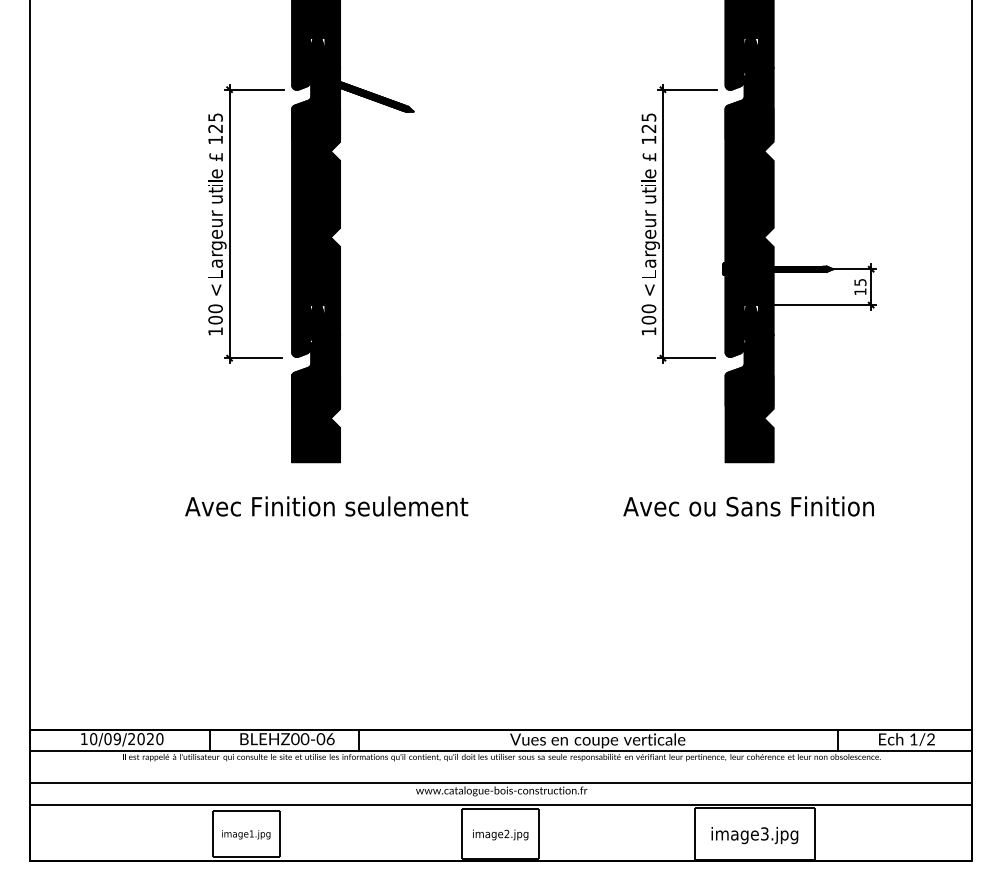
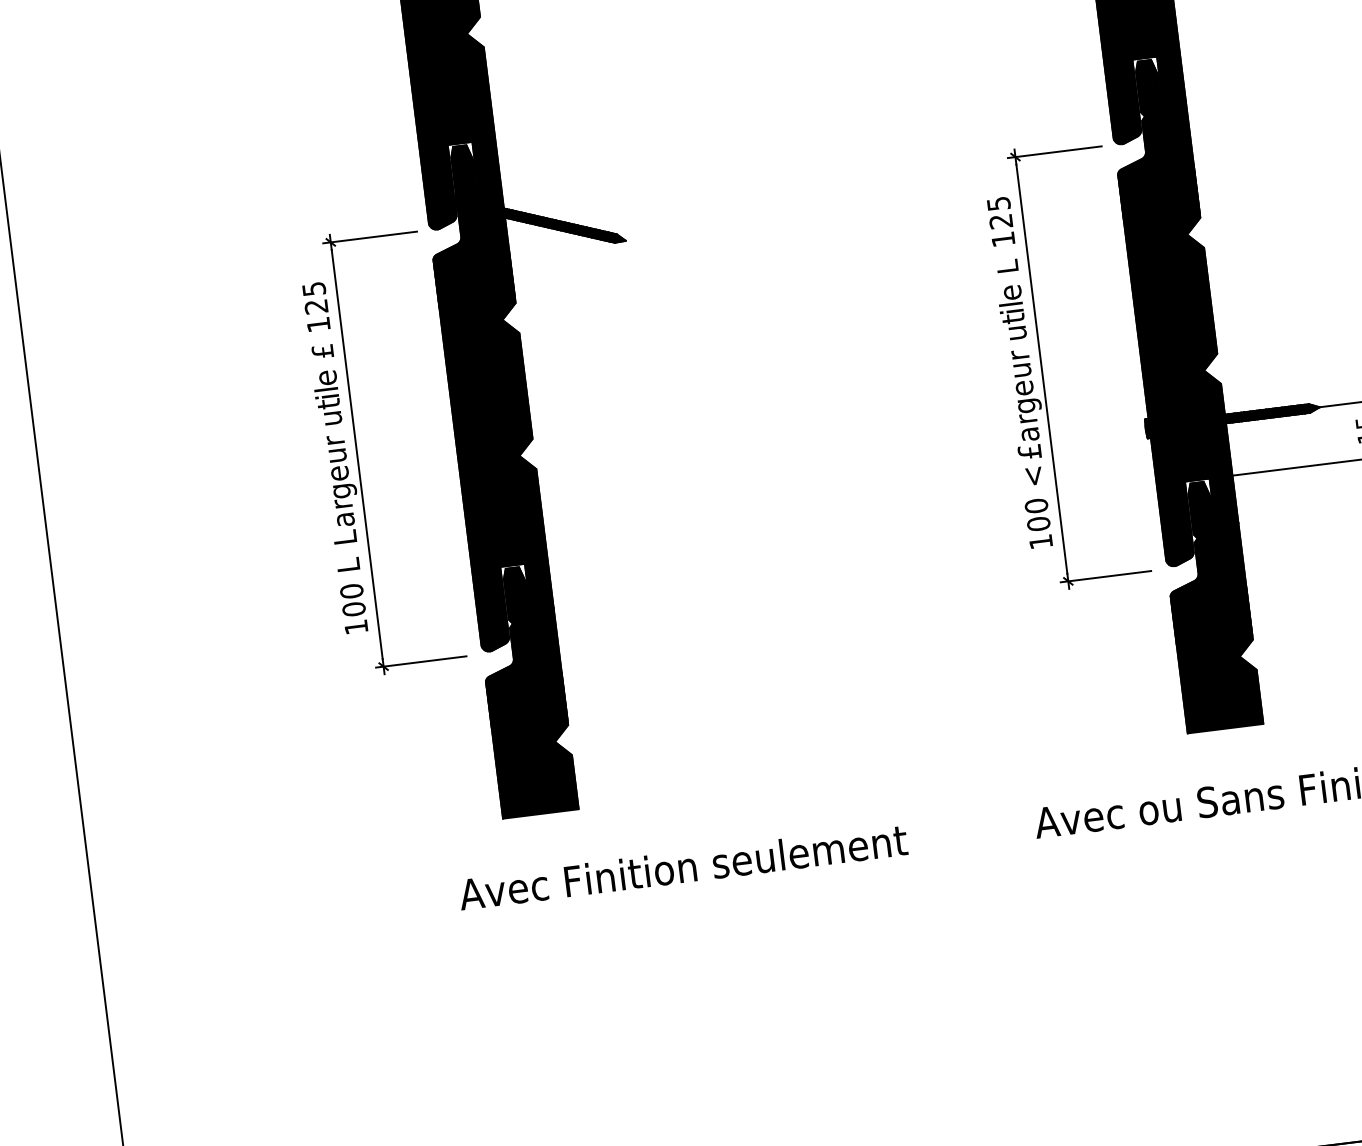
text: (649, 157) -> (1007, 266), £ -> L
text: (648, 274) -> (1029, 451), L -> £
text: (215, 289) -> (347, 560), < -> L
text: (326, 506) -> (682, 867), moved

